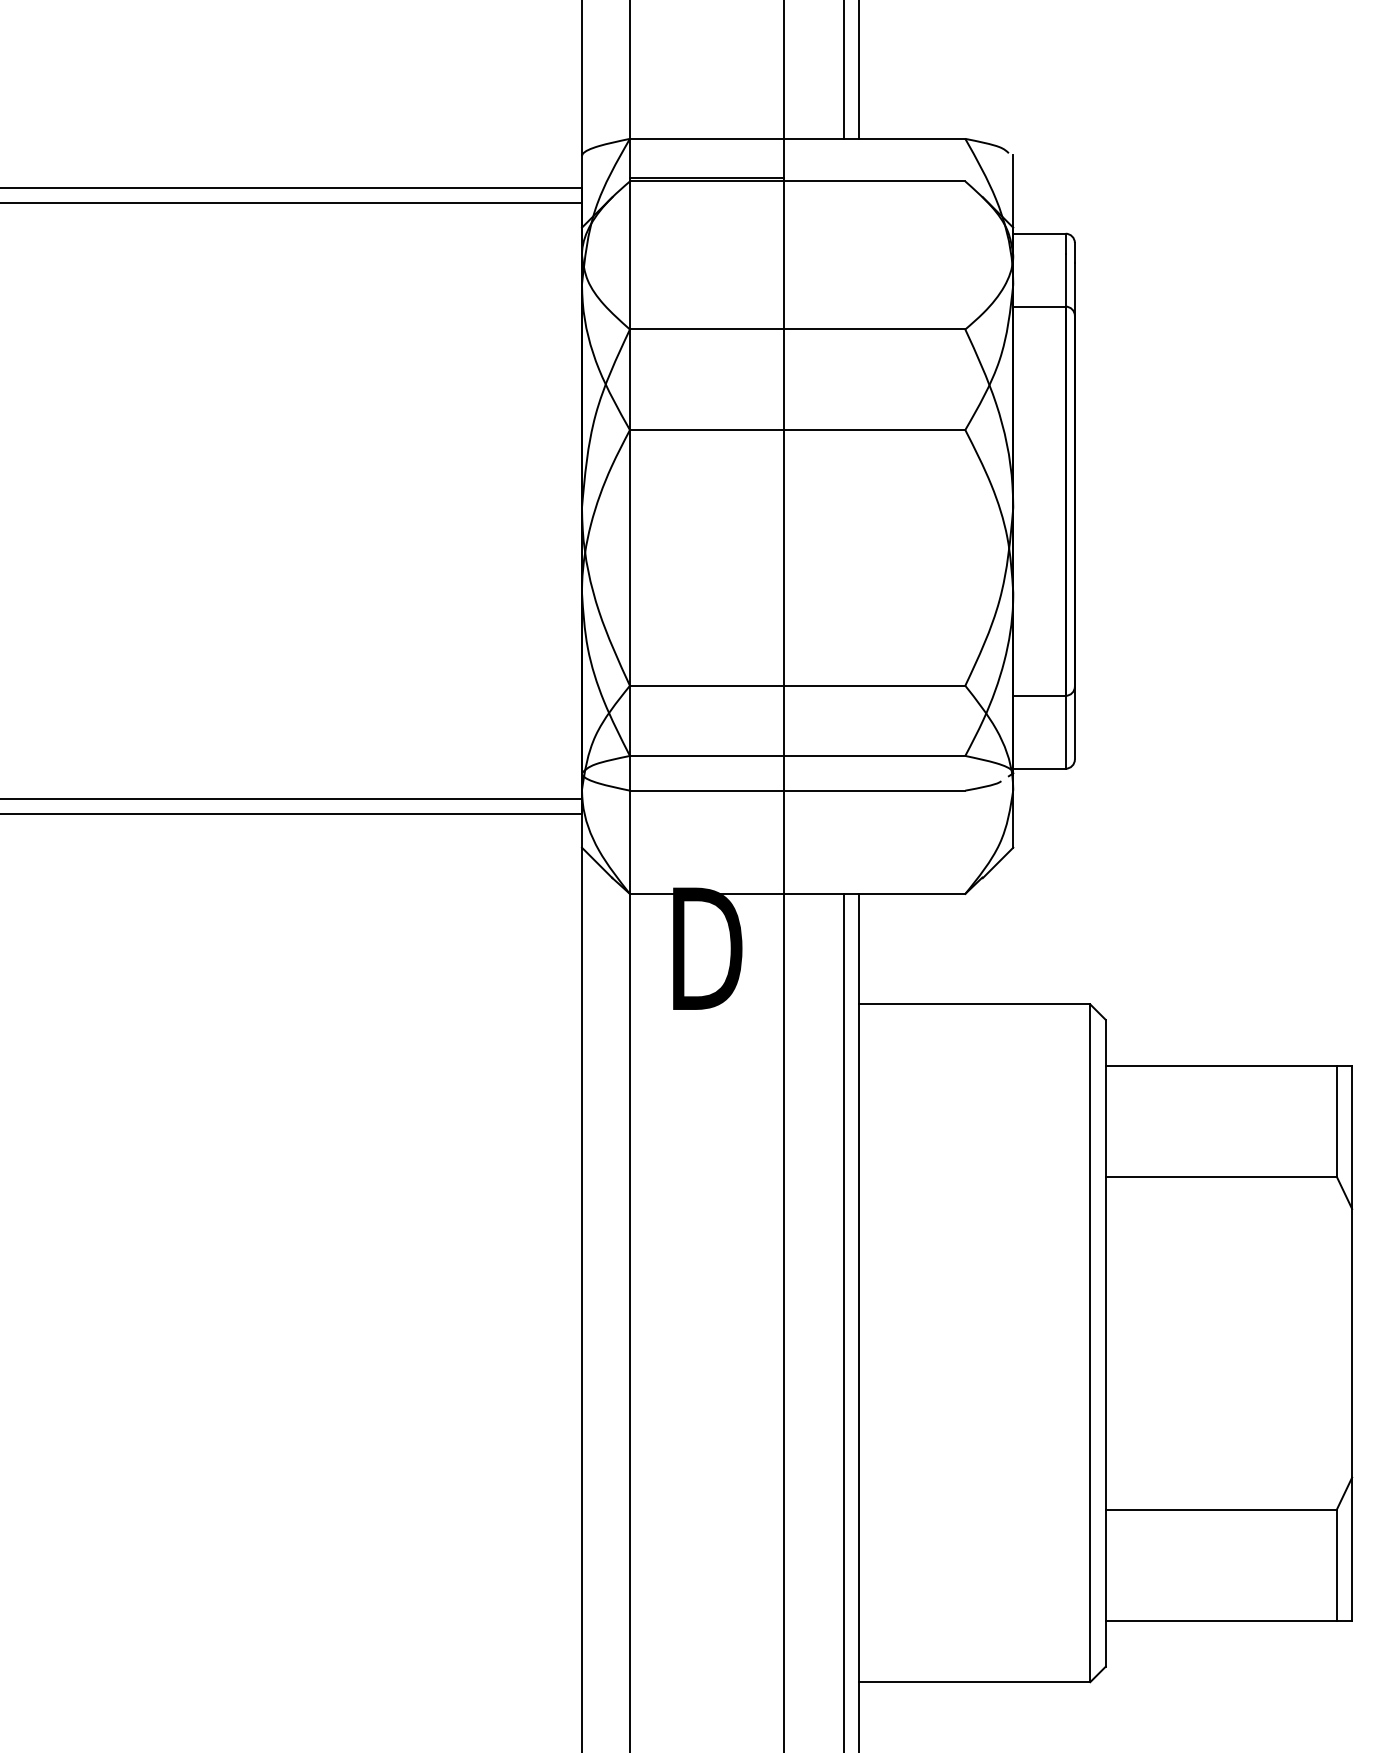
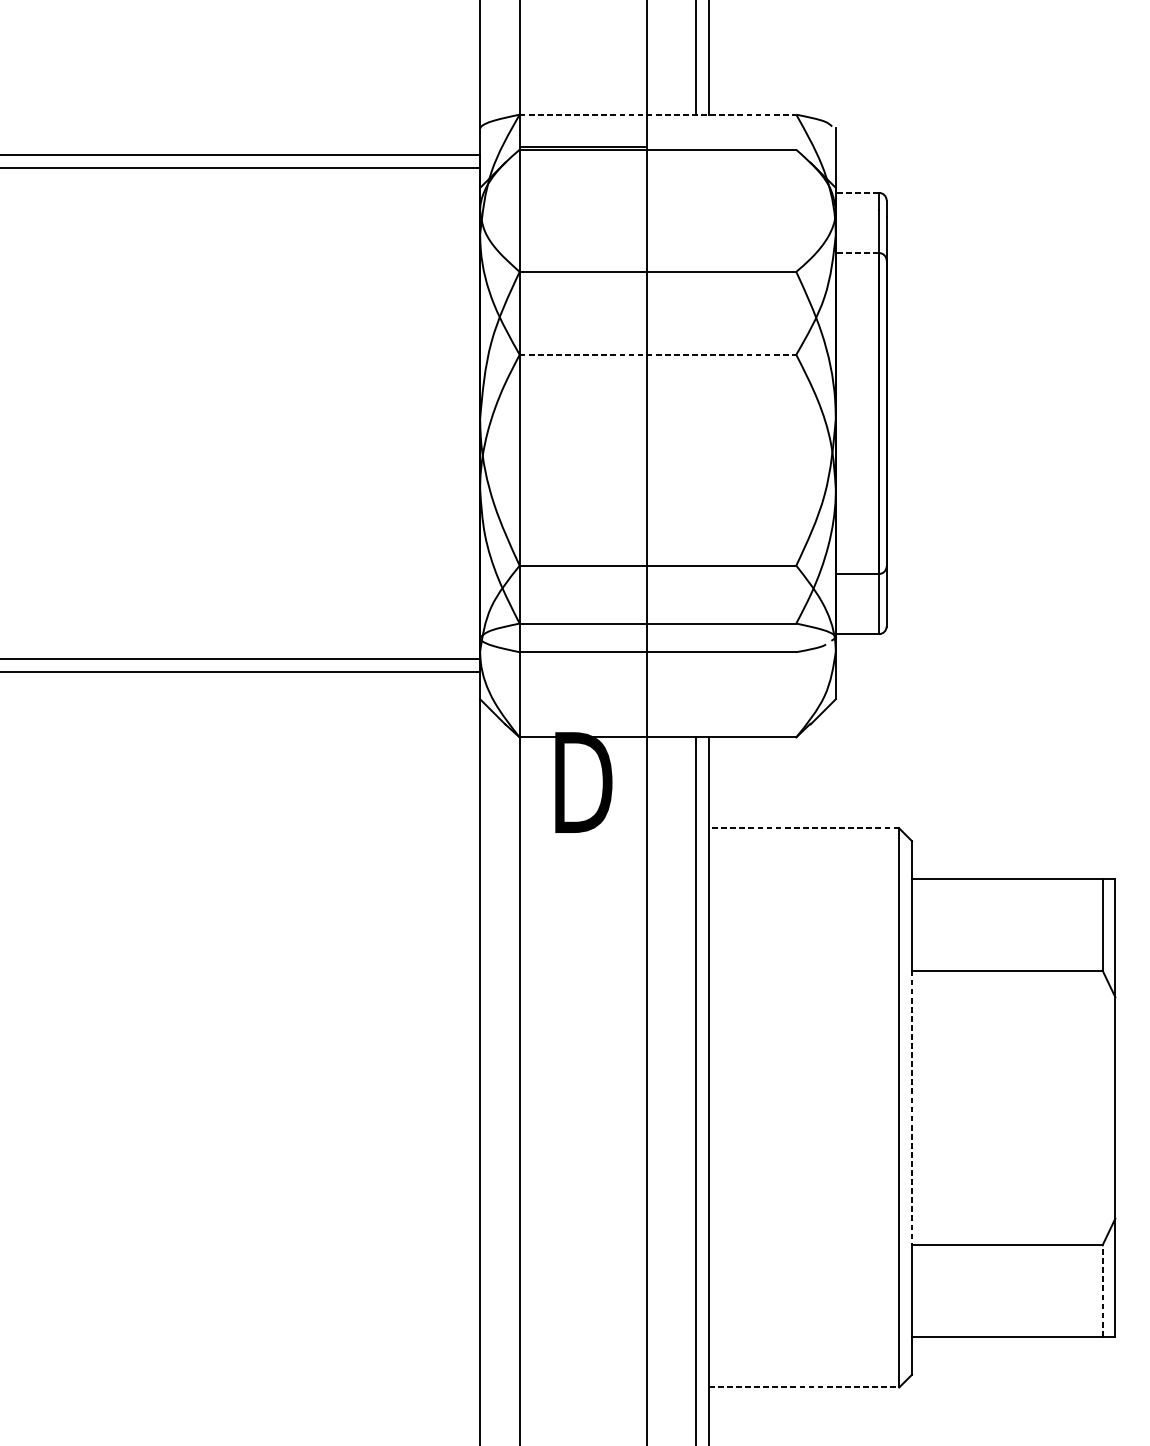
line: (797, 138) -> (657, 114), solid -> dashed
line: (1038, 233) -> (856, 192), solid -> dashed
line: (1038, 306) -> (856, 252), solid -> dashed
line: (797, 430) -> (657, 355), solid -> dashed
line: (974, 1004) -> (803, 828), solid -> dashed
line: (1105, 1343) -> (911, 1108), solid -> dashed
line: (1336, 1564) -> (1102, 1290), solid -> dashed
line: (974, 1682) -> (803, 1387), solid -> dashed

